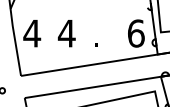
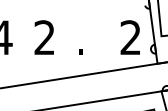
text: (66, 33) -> (44, 37), 4 -> 2
text: (136, 33) -> (131, 37), 6 -> 2

